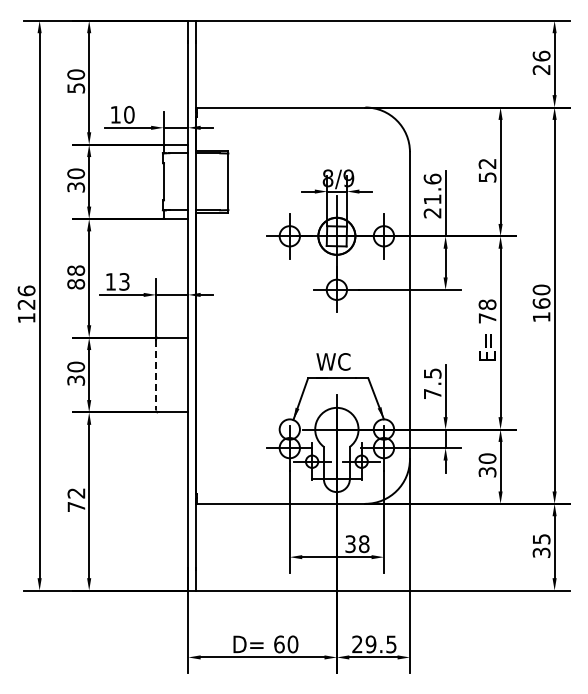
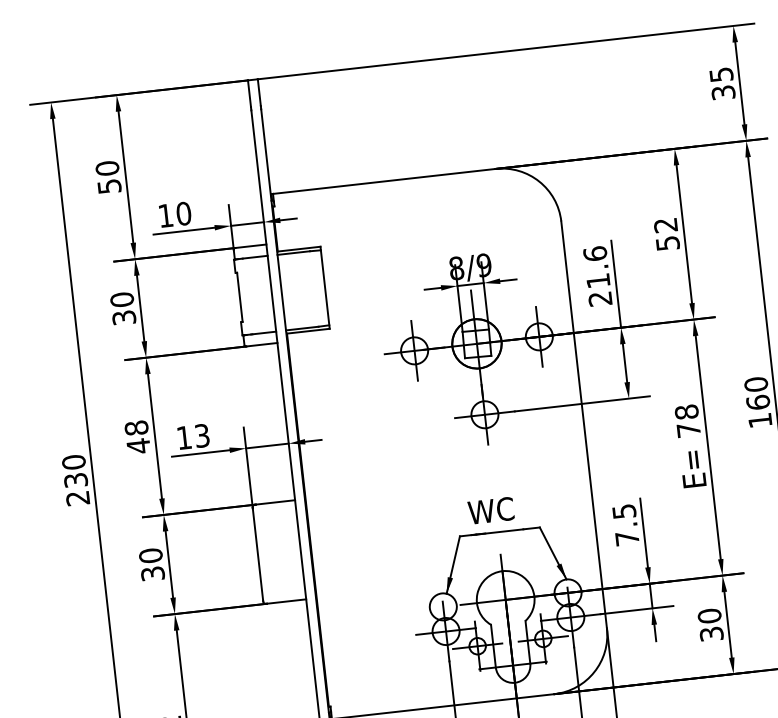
text: (541, 62) -> (722, 83), 26 -> 35
text: (76, 283) -> (138, 445), 88 -> 48
text: (26, 304) -> (75, 480), 126 -> 230
line: (156, 375) -> (258, 555), dashed -> solid

